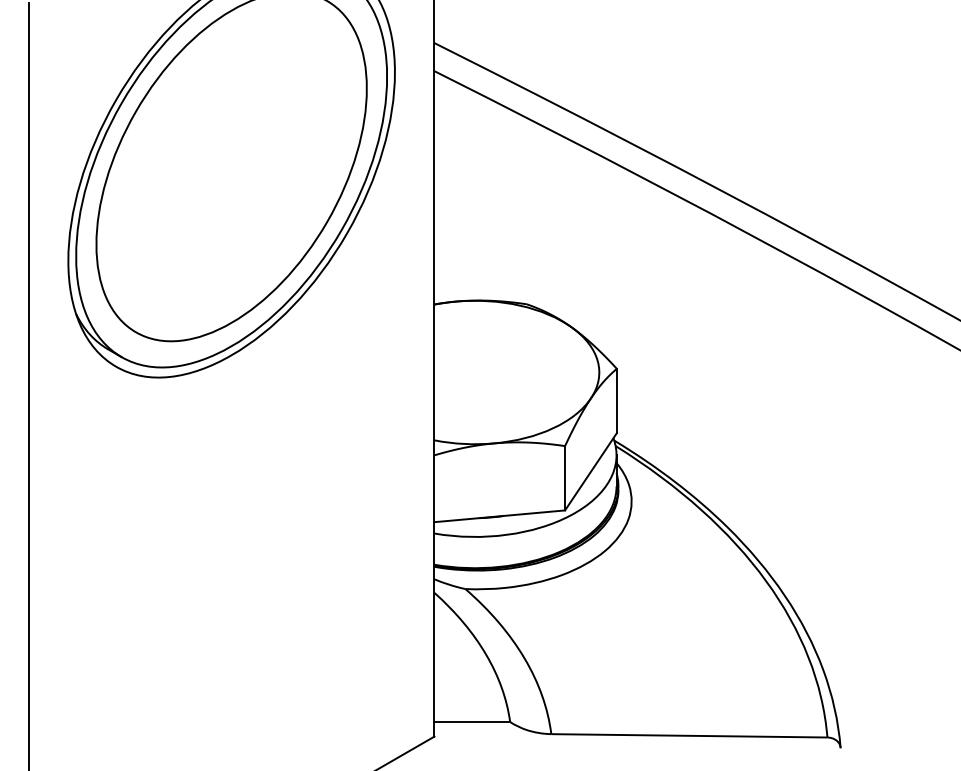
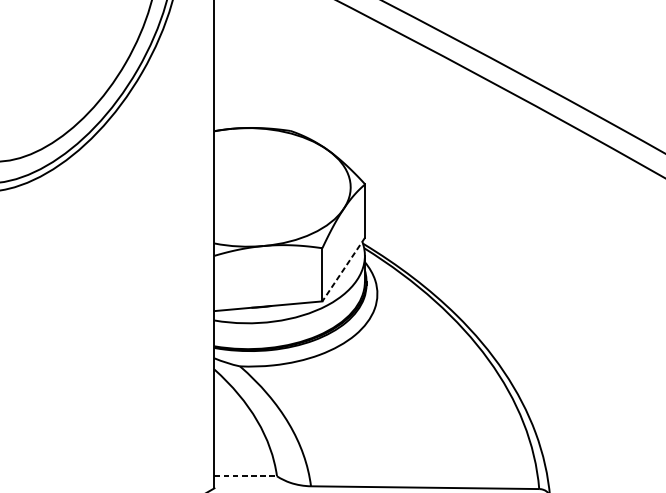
line: (590, 471) -> (343, 269), solid -> dashed
line: (472, 722) -> (245, 476), solid -> dashed

